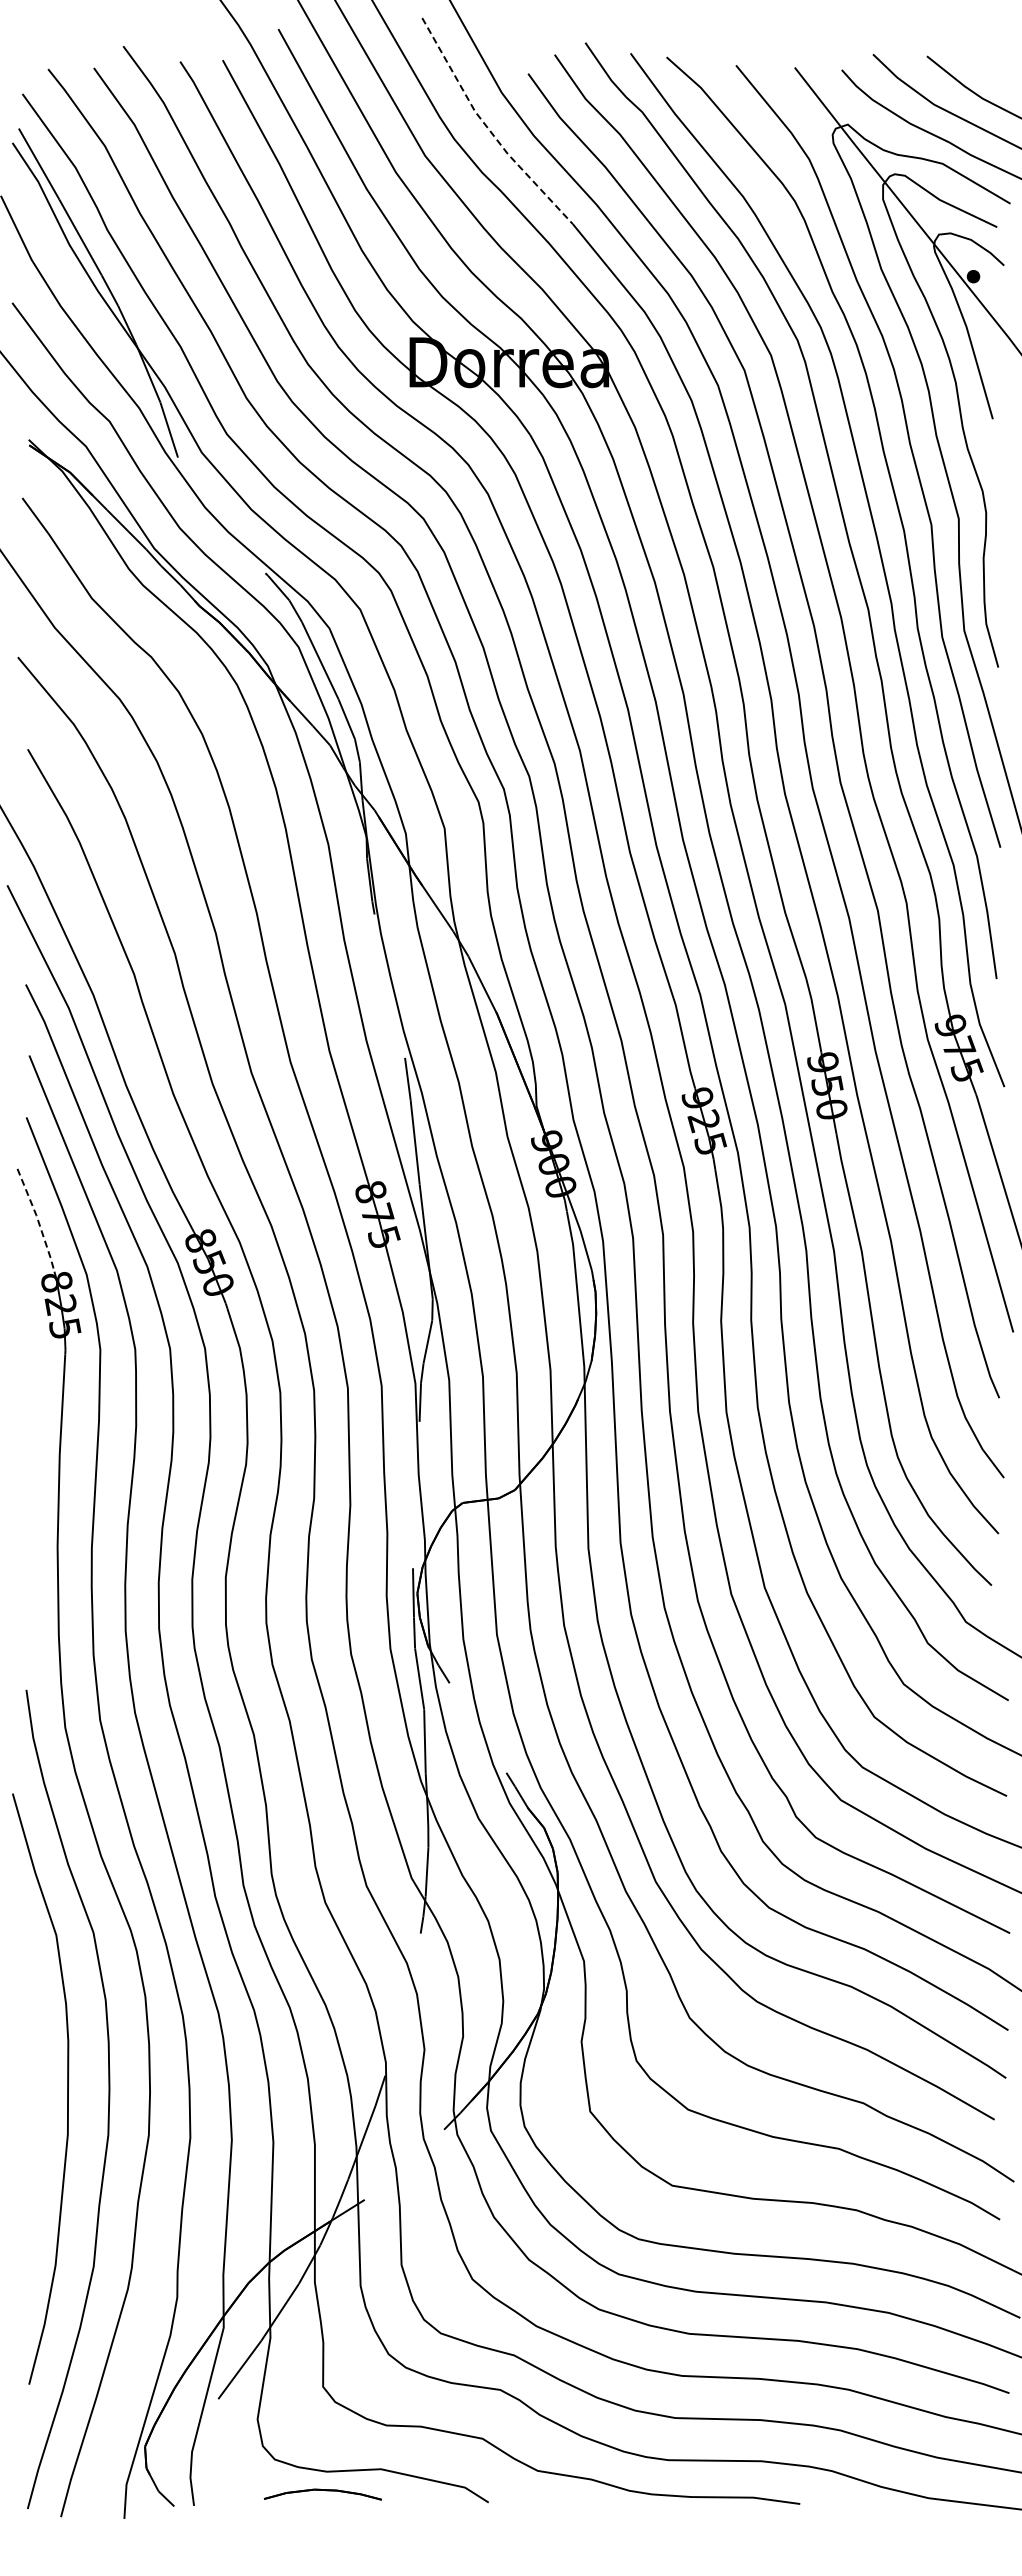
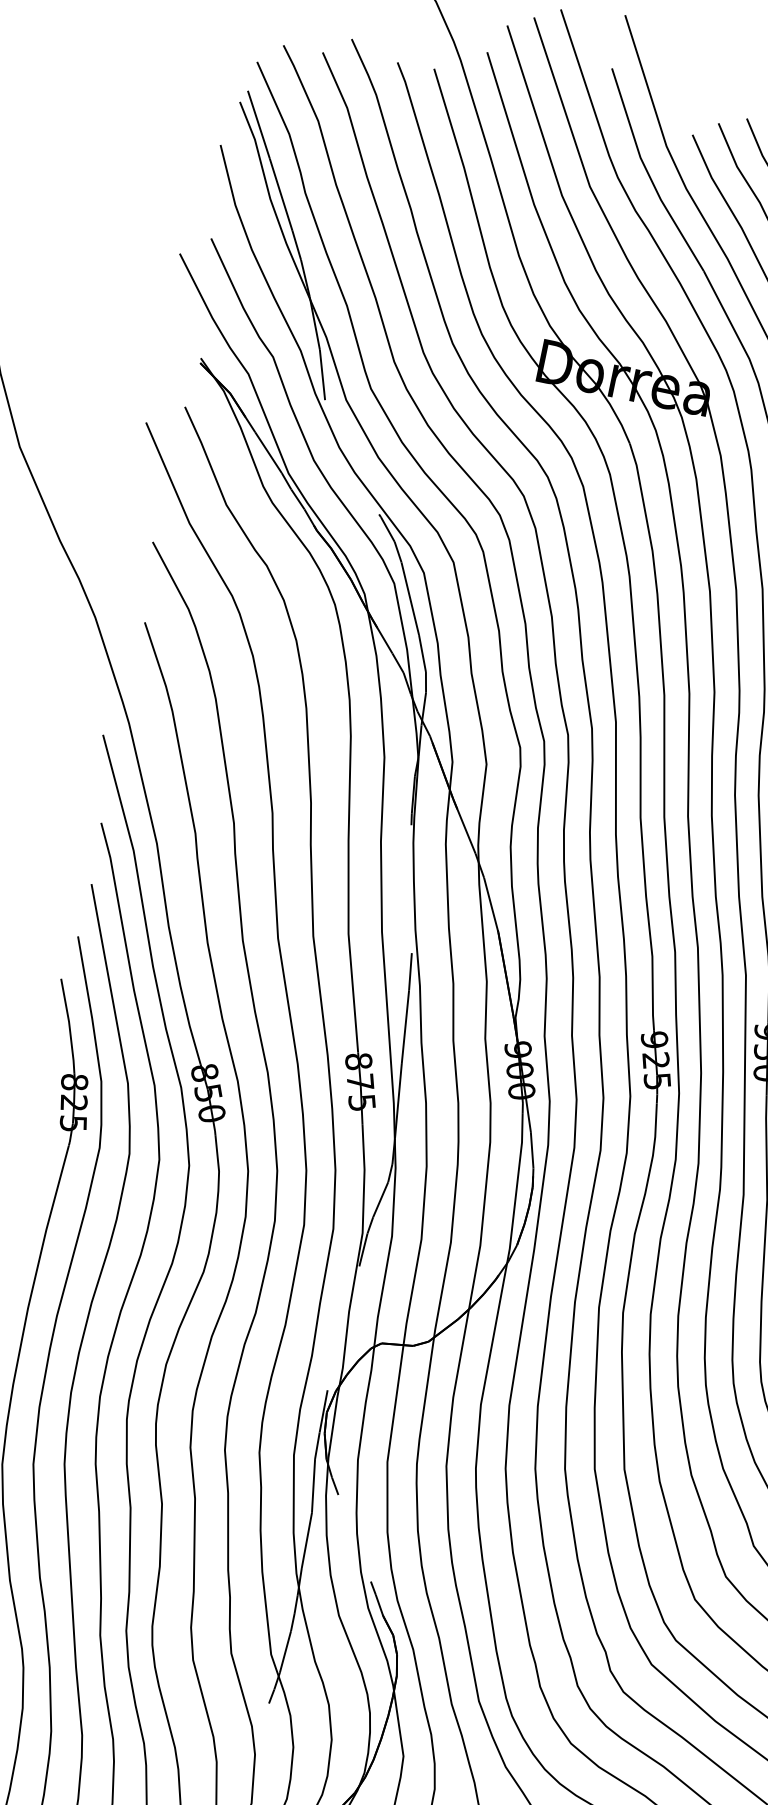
line: (488, 128) -> (648, 174), dashed -> solid
line: (37, 1220) -> (69, 1026), dashed -> solid

